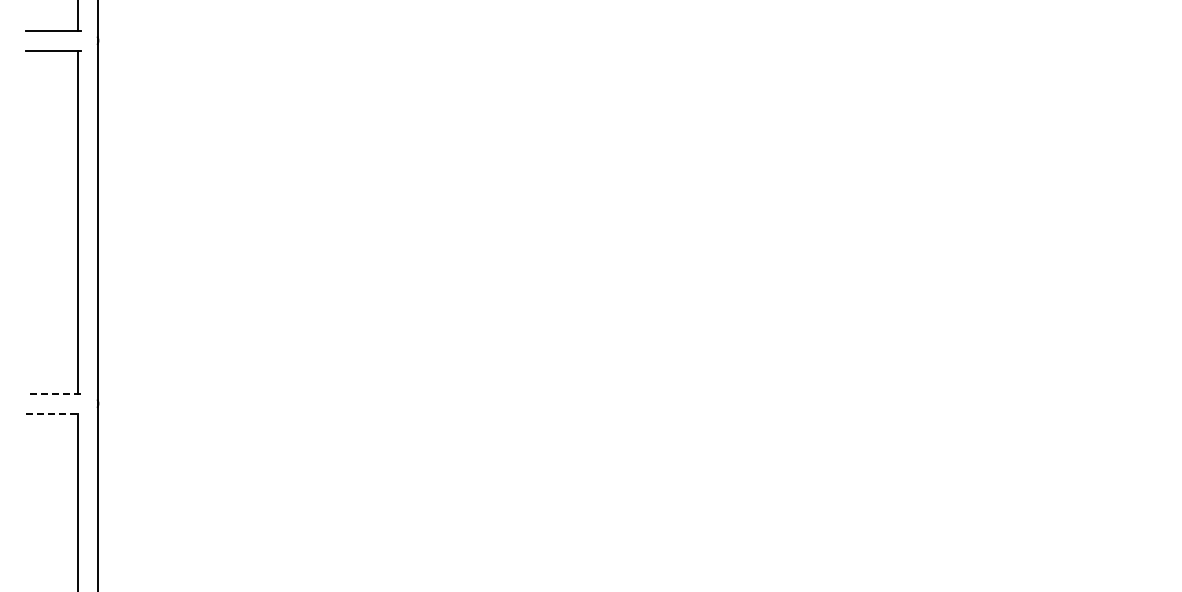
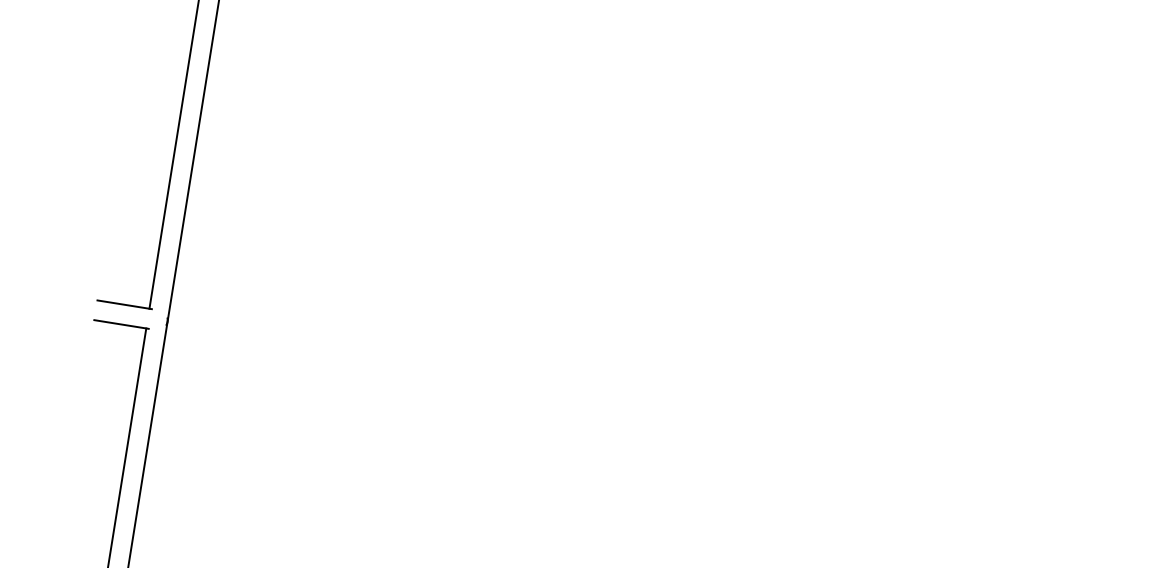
line: (53, 393) -> (124, 304), dashed -> solid
line: (53, 413) -> (121, 324), dashed -> solid

